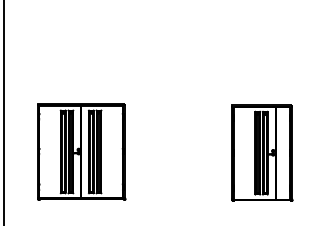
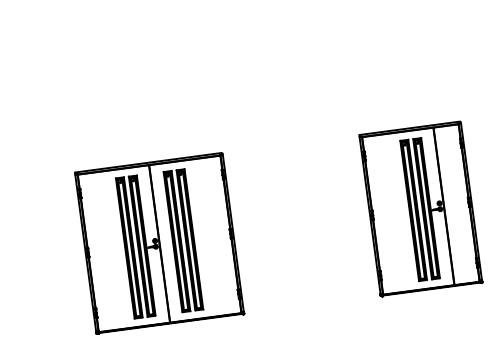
part: (81, 151) -> (160, 243), moved

